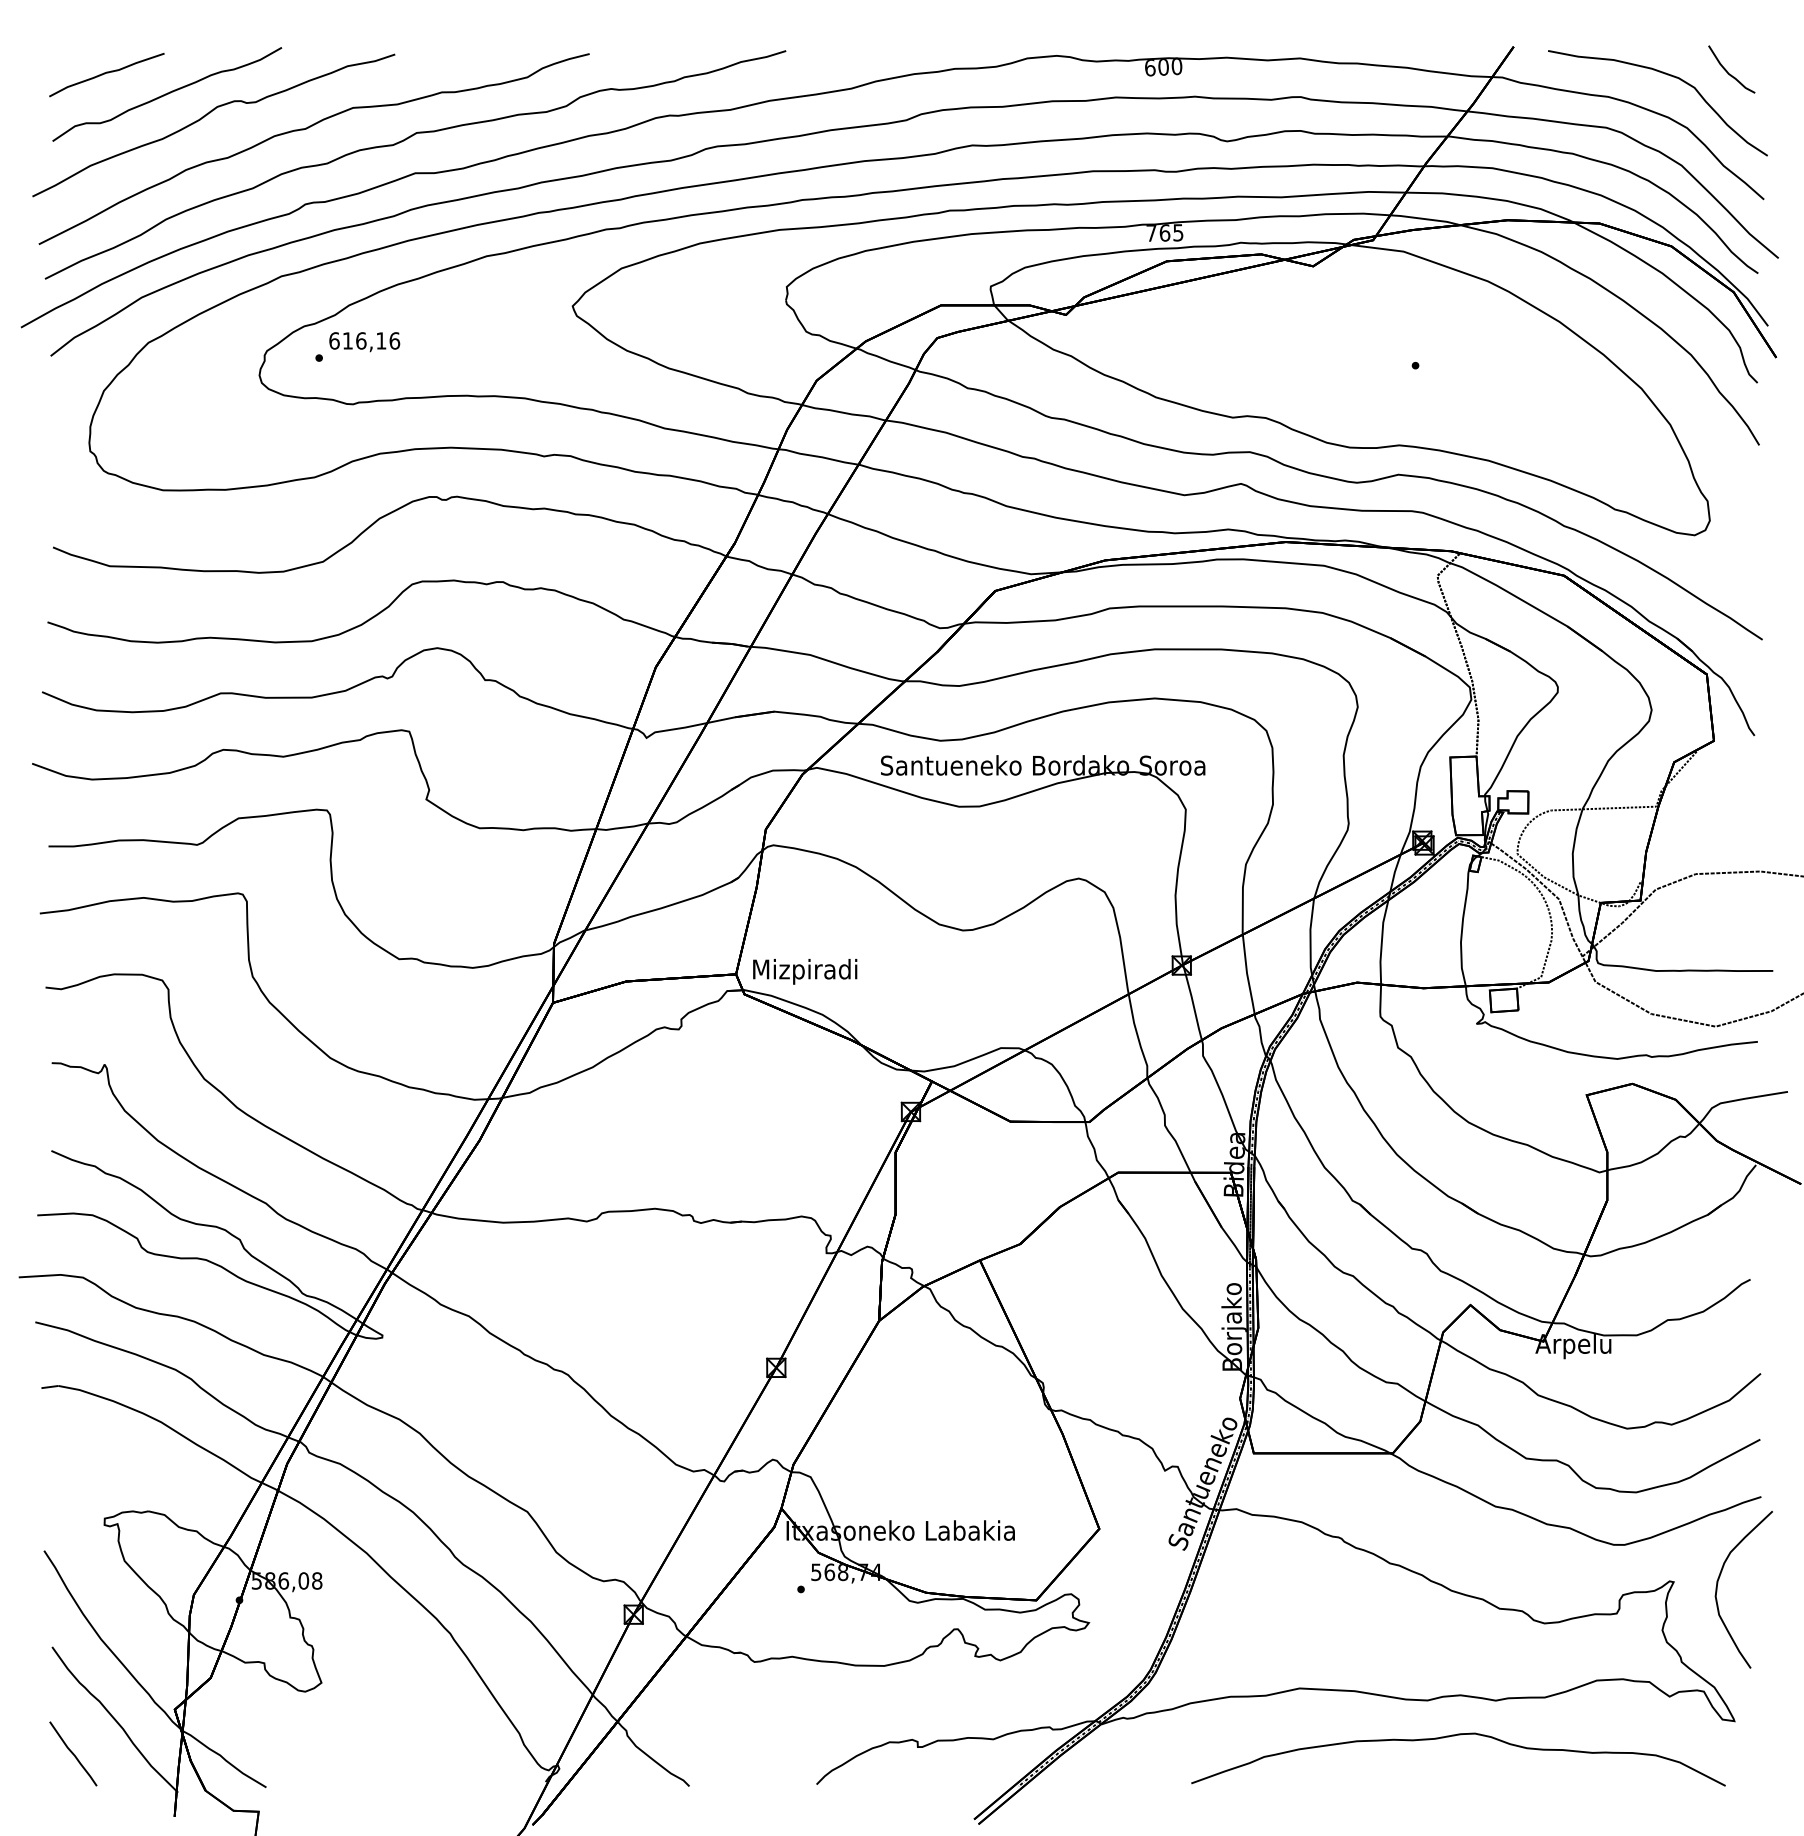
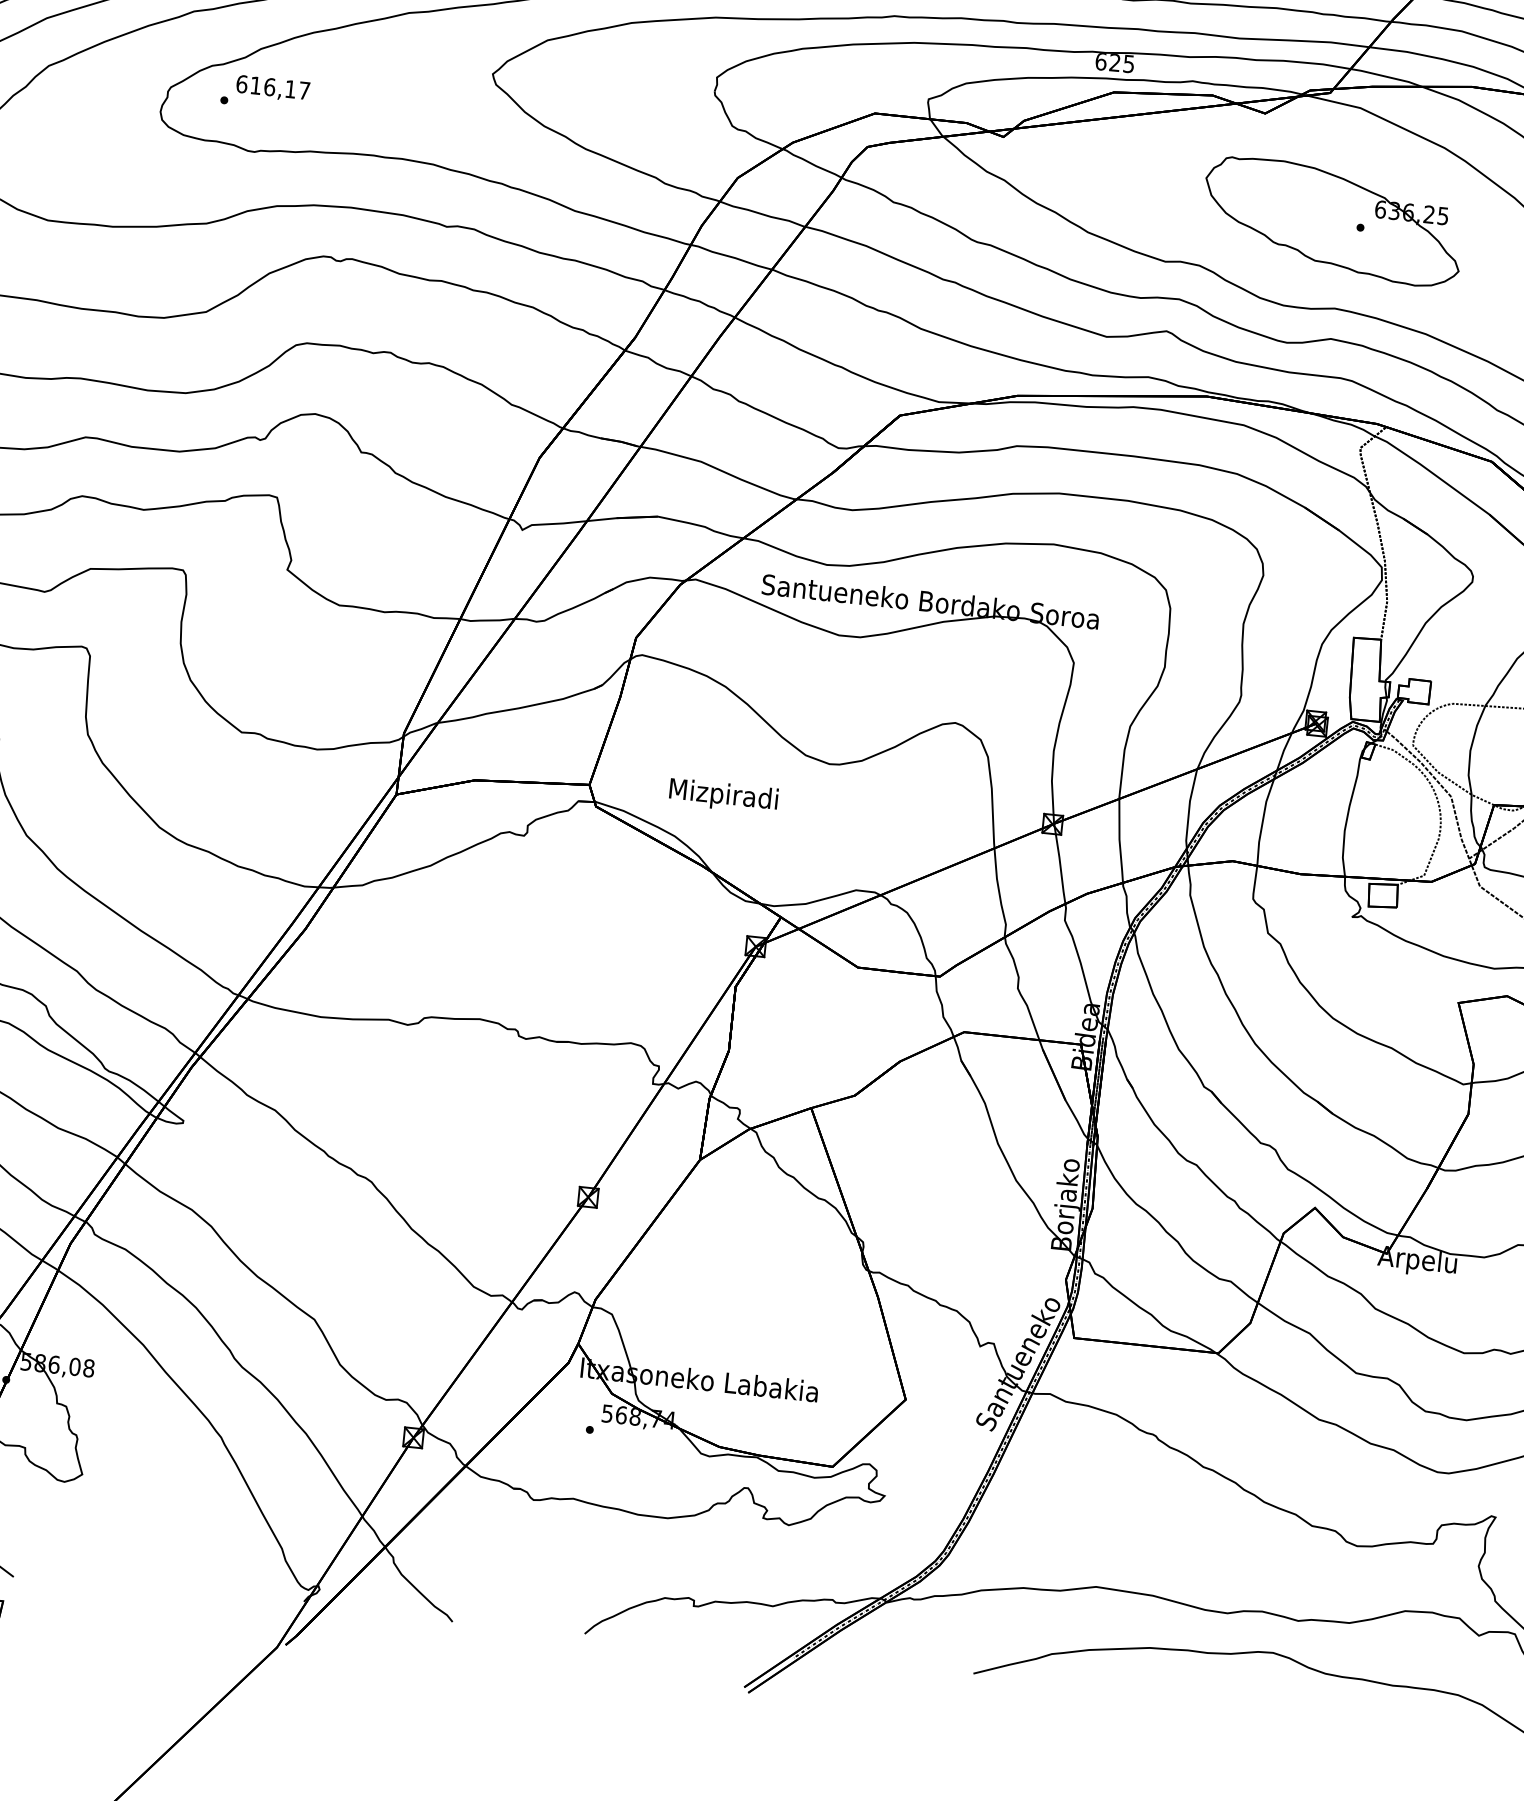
text: (1158, 232) -> (1108, 61), 765 -> 625
text: (394, 340) -> (304, 90), 616,16 -> 616,17
part: (1388, 362) -> (1332, 221), added
text: (805, 971) -> (724, 796), moved

